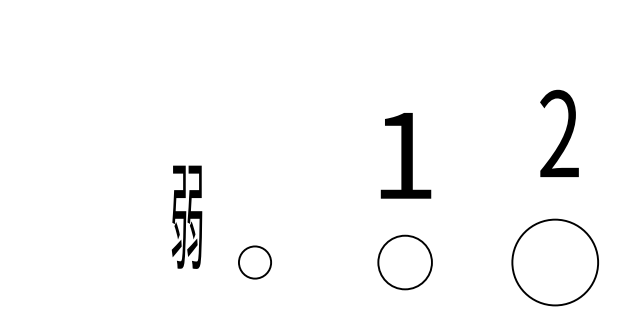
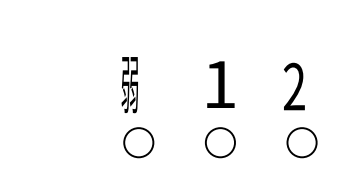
text: (559, 133) -> (294, 86), moved
text: (186, 218) -> (129, 85), moved
circle: (254, 262) -> (138, 142), size x1.67
circle: (554, 262) -> (301, 142), size x0.62

